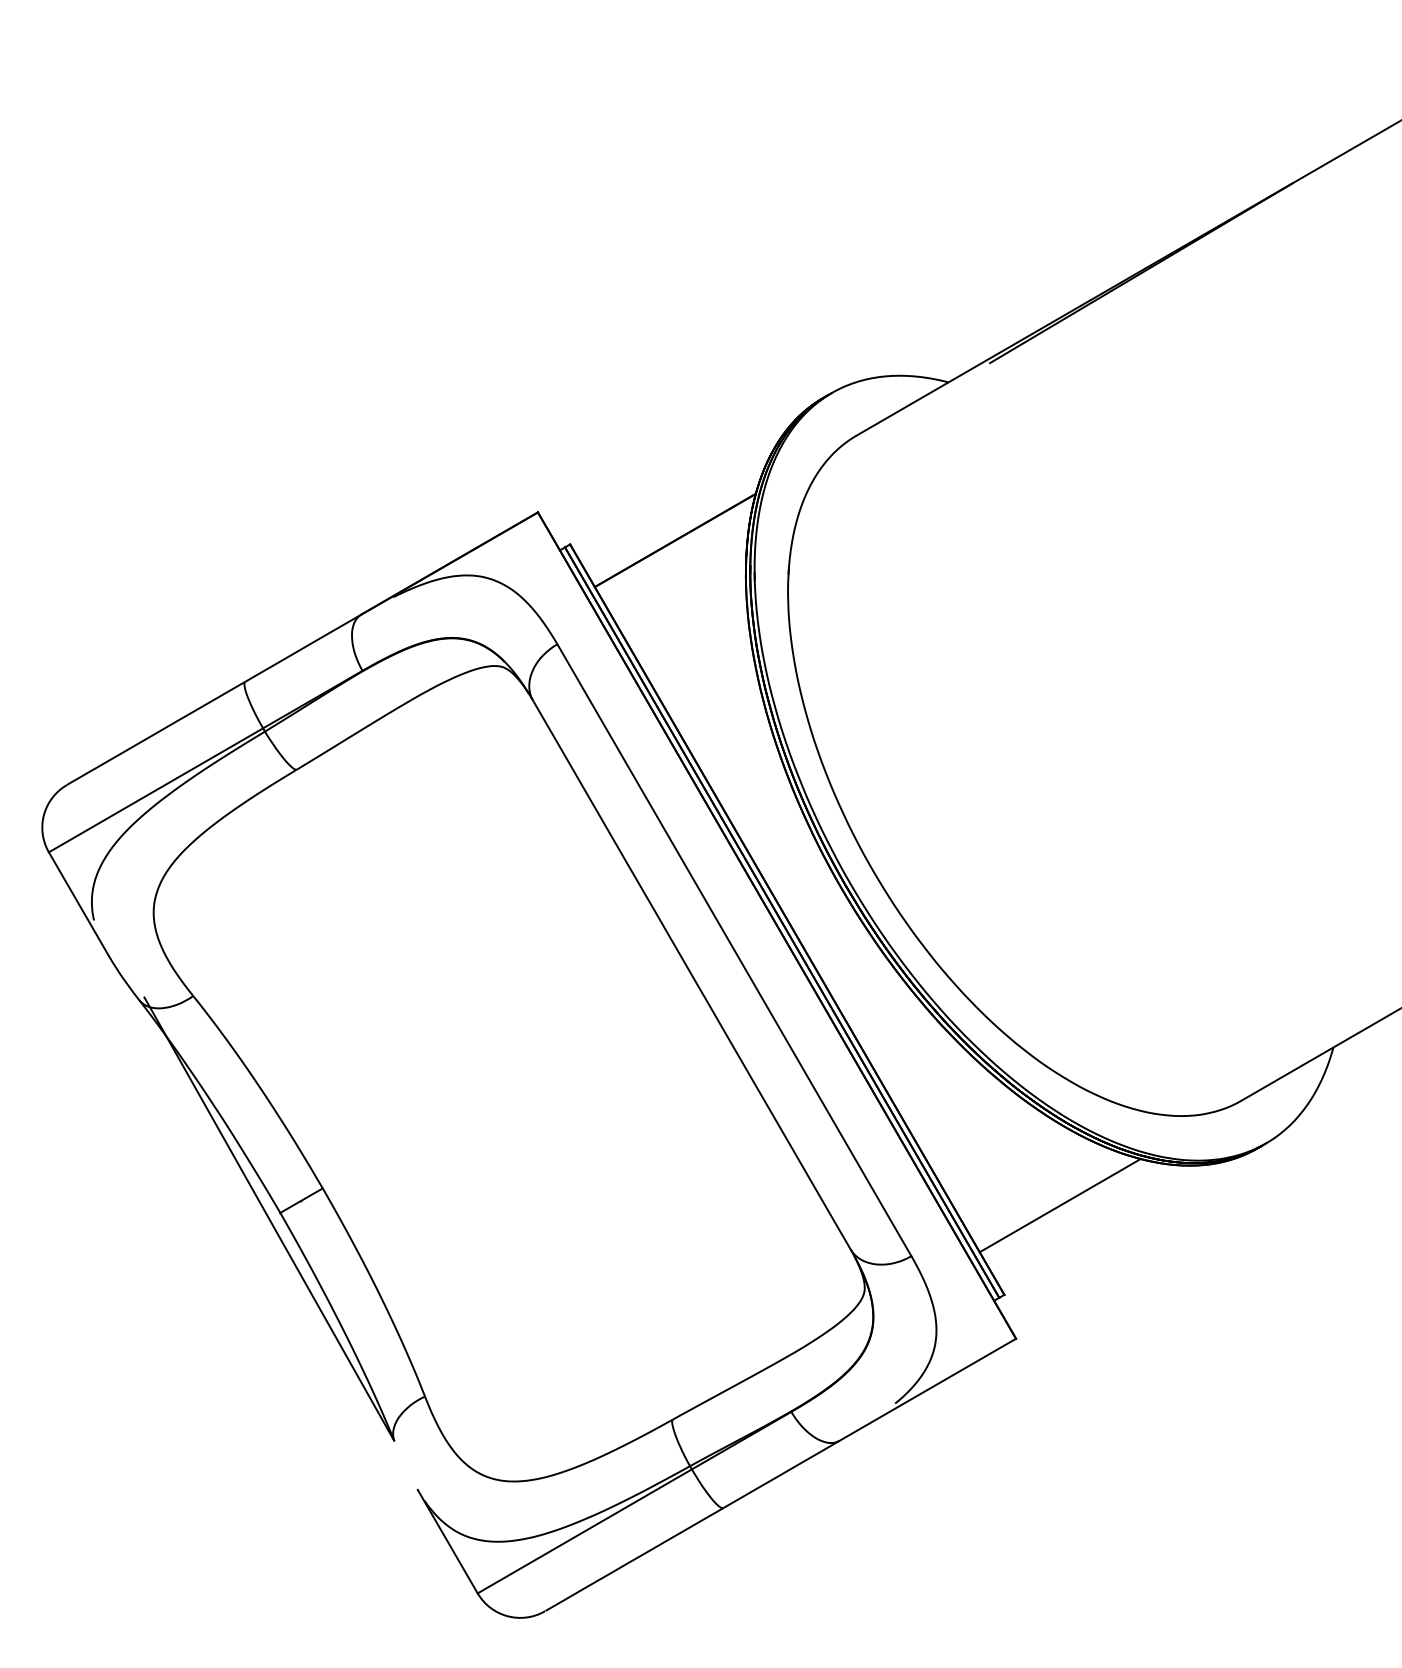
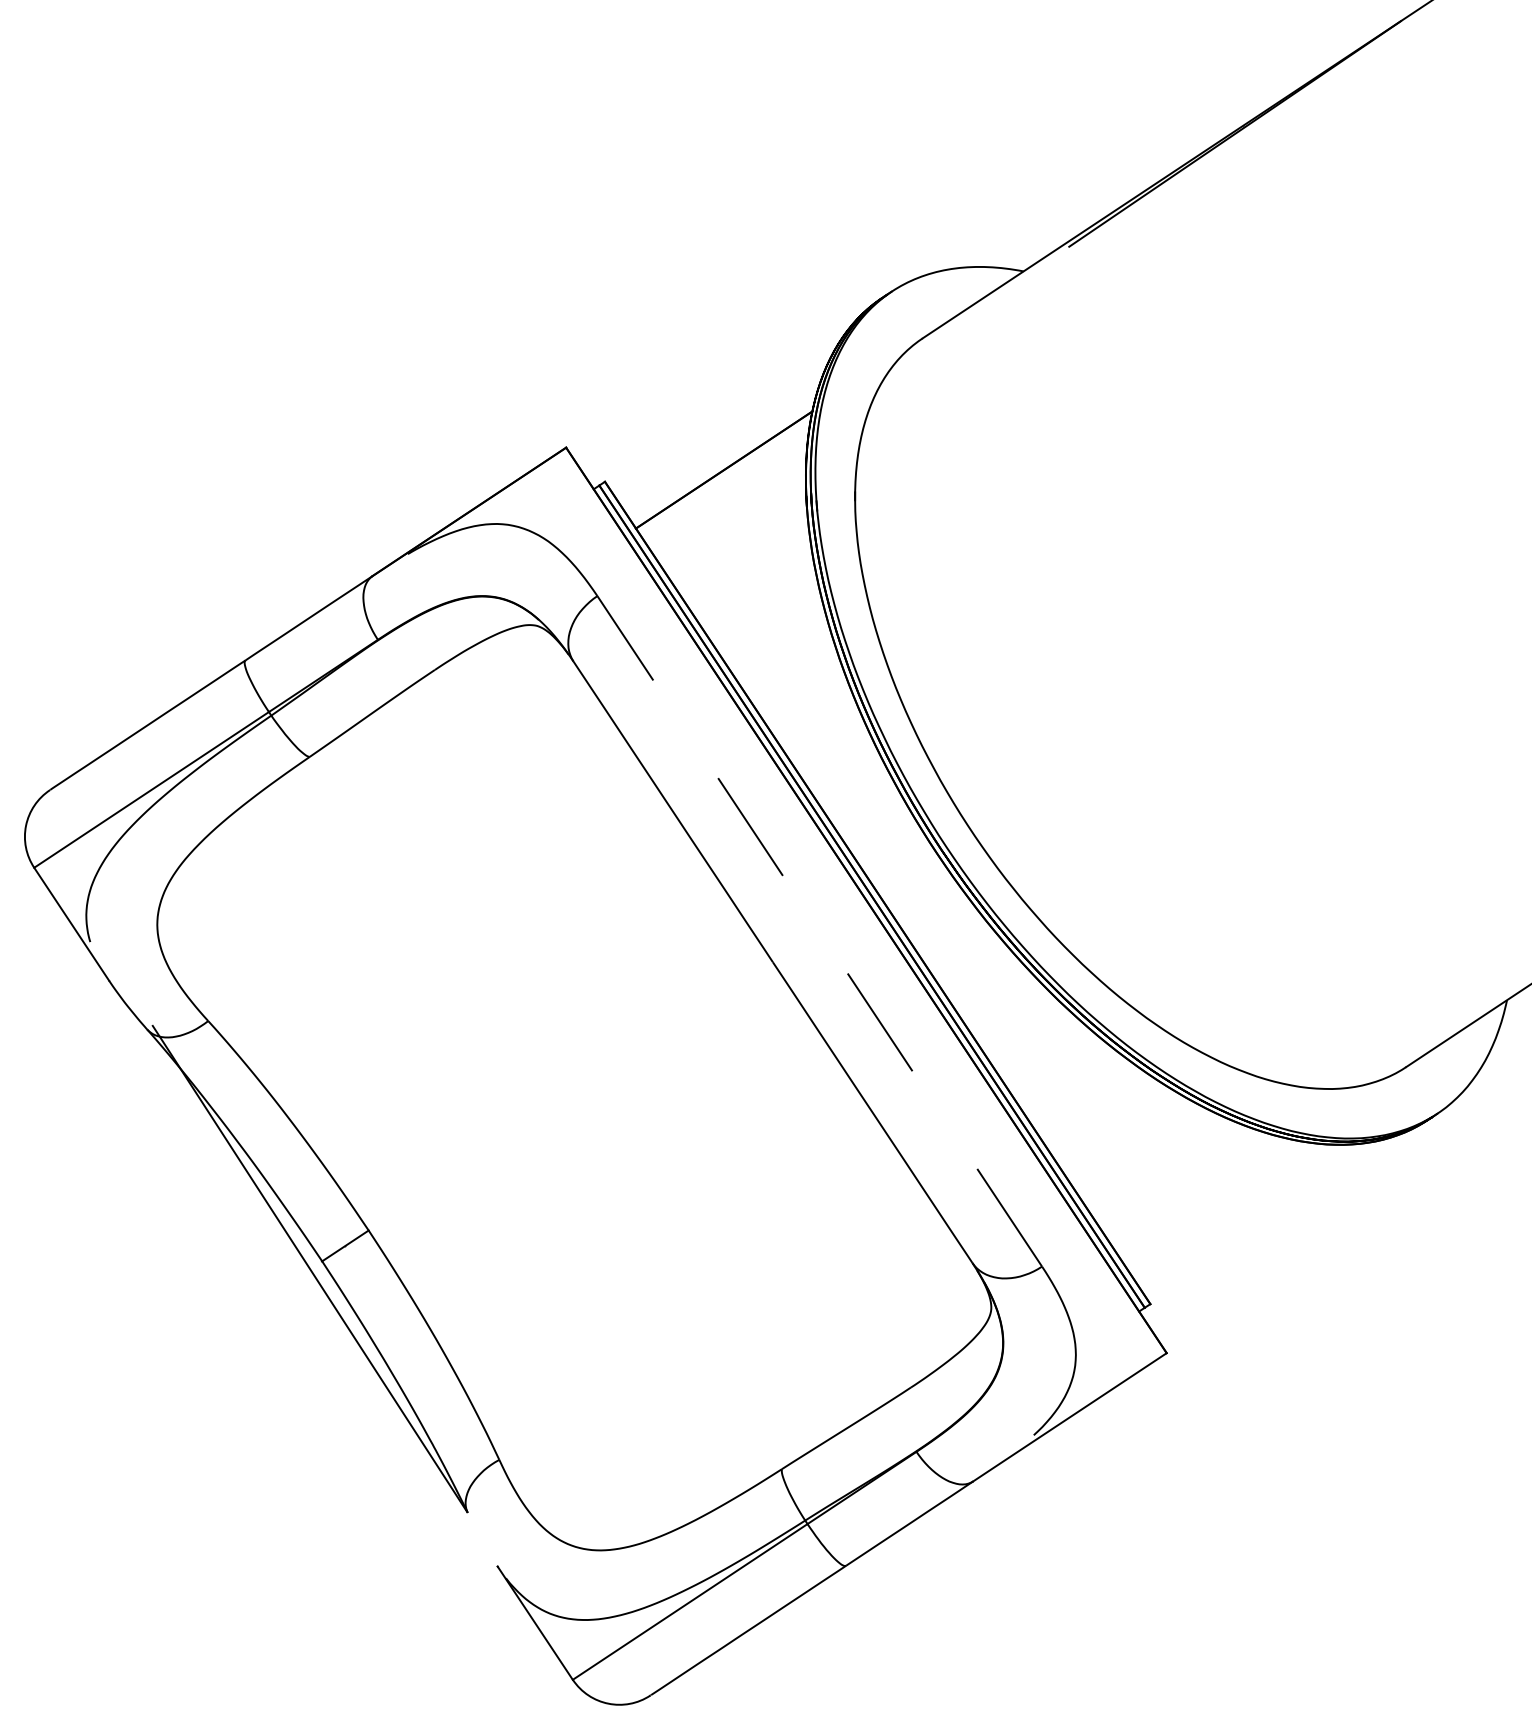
line: (734, 949) -> (819, 930), solid -> dashed
line: (1059, 1205) -> (1206, 1198), removed

